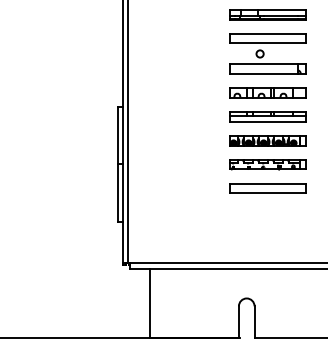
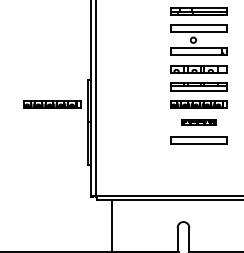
part: (70, 140) -> (52, 104), added
part: (267, 164) -> (198, 122), size x0.6

